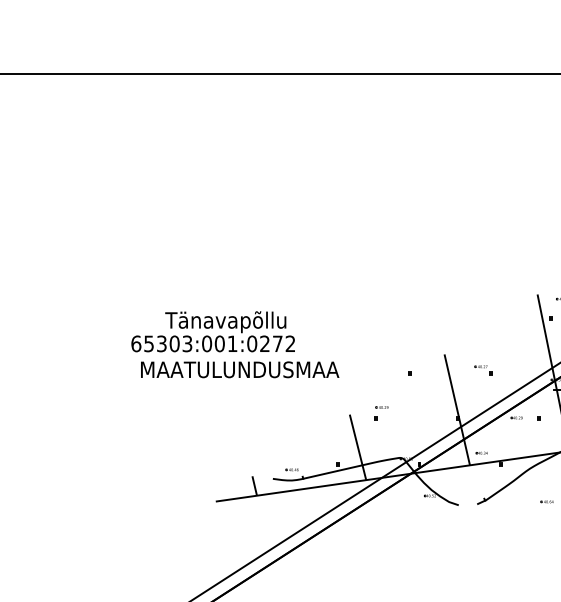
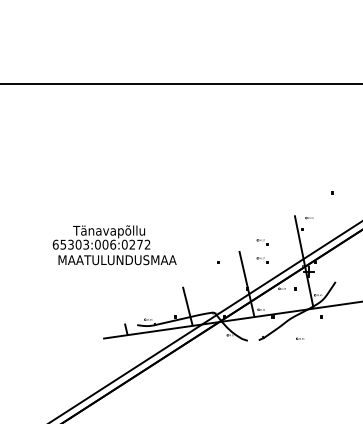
part: (483, 340) -> (262, 242), added
text: (233, 343) -> (113, 244), 65303:001:0272 -> 65303:006:0272
part: (380, 412) -> (201, 285), removed

